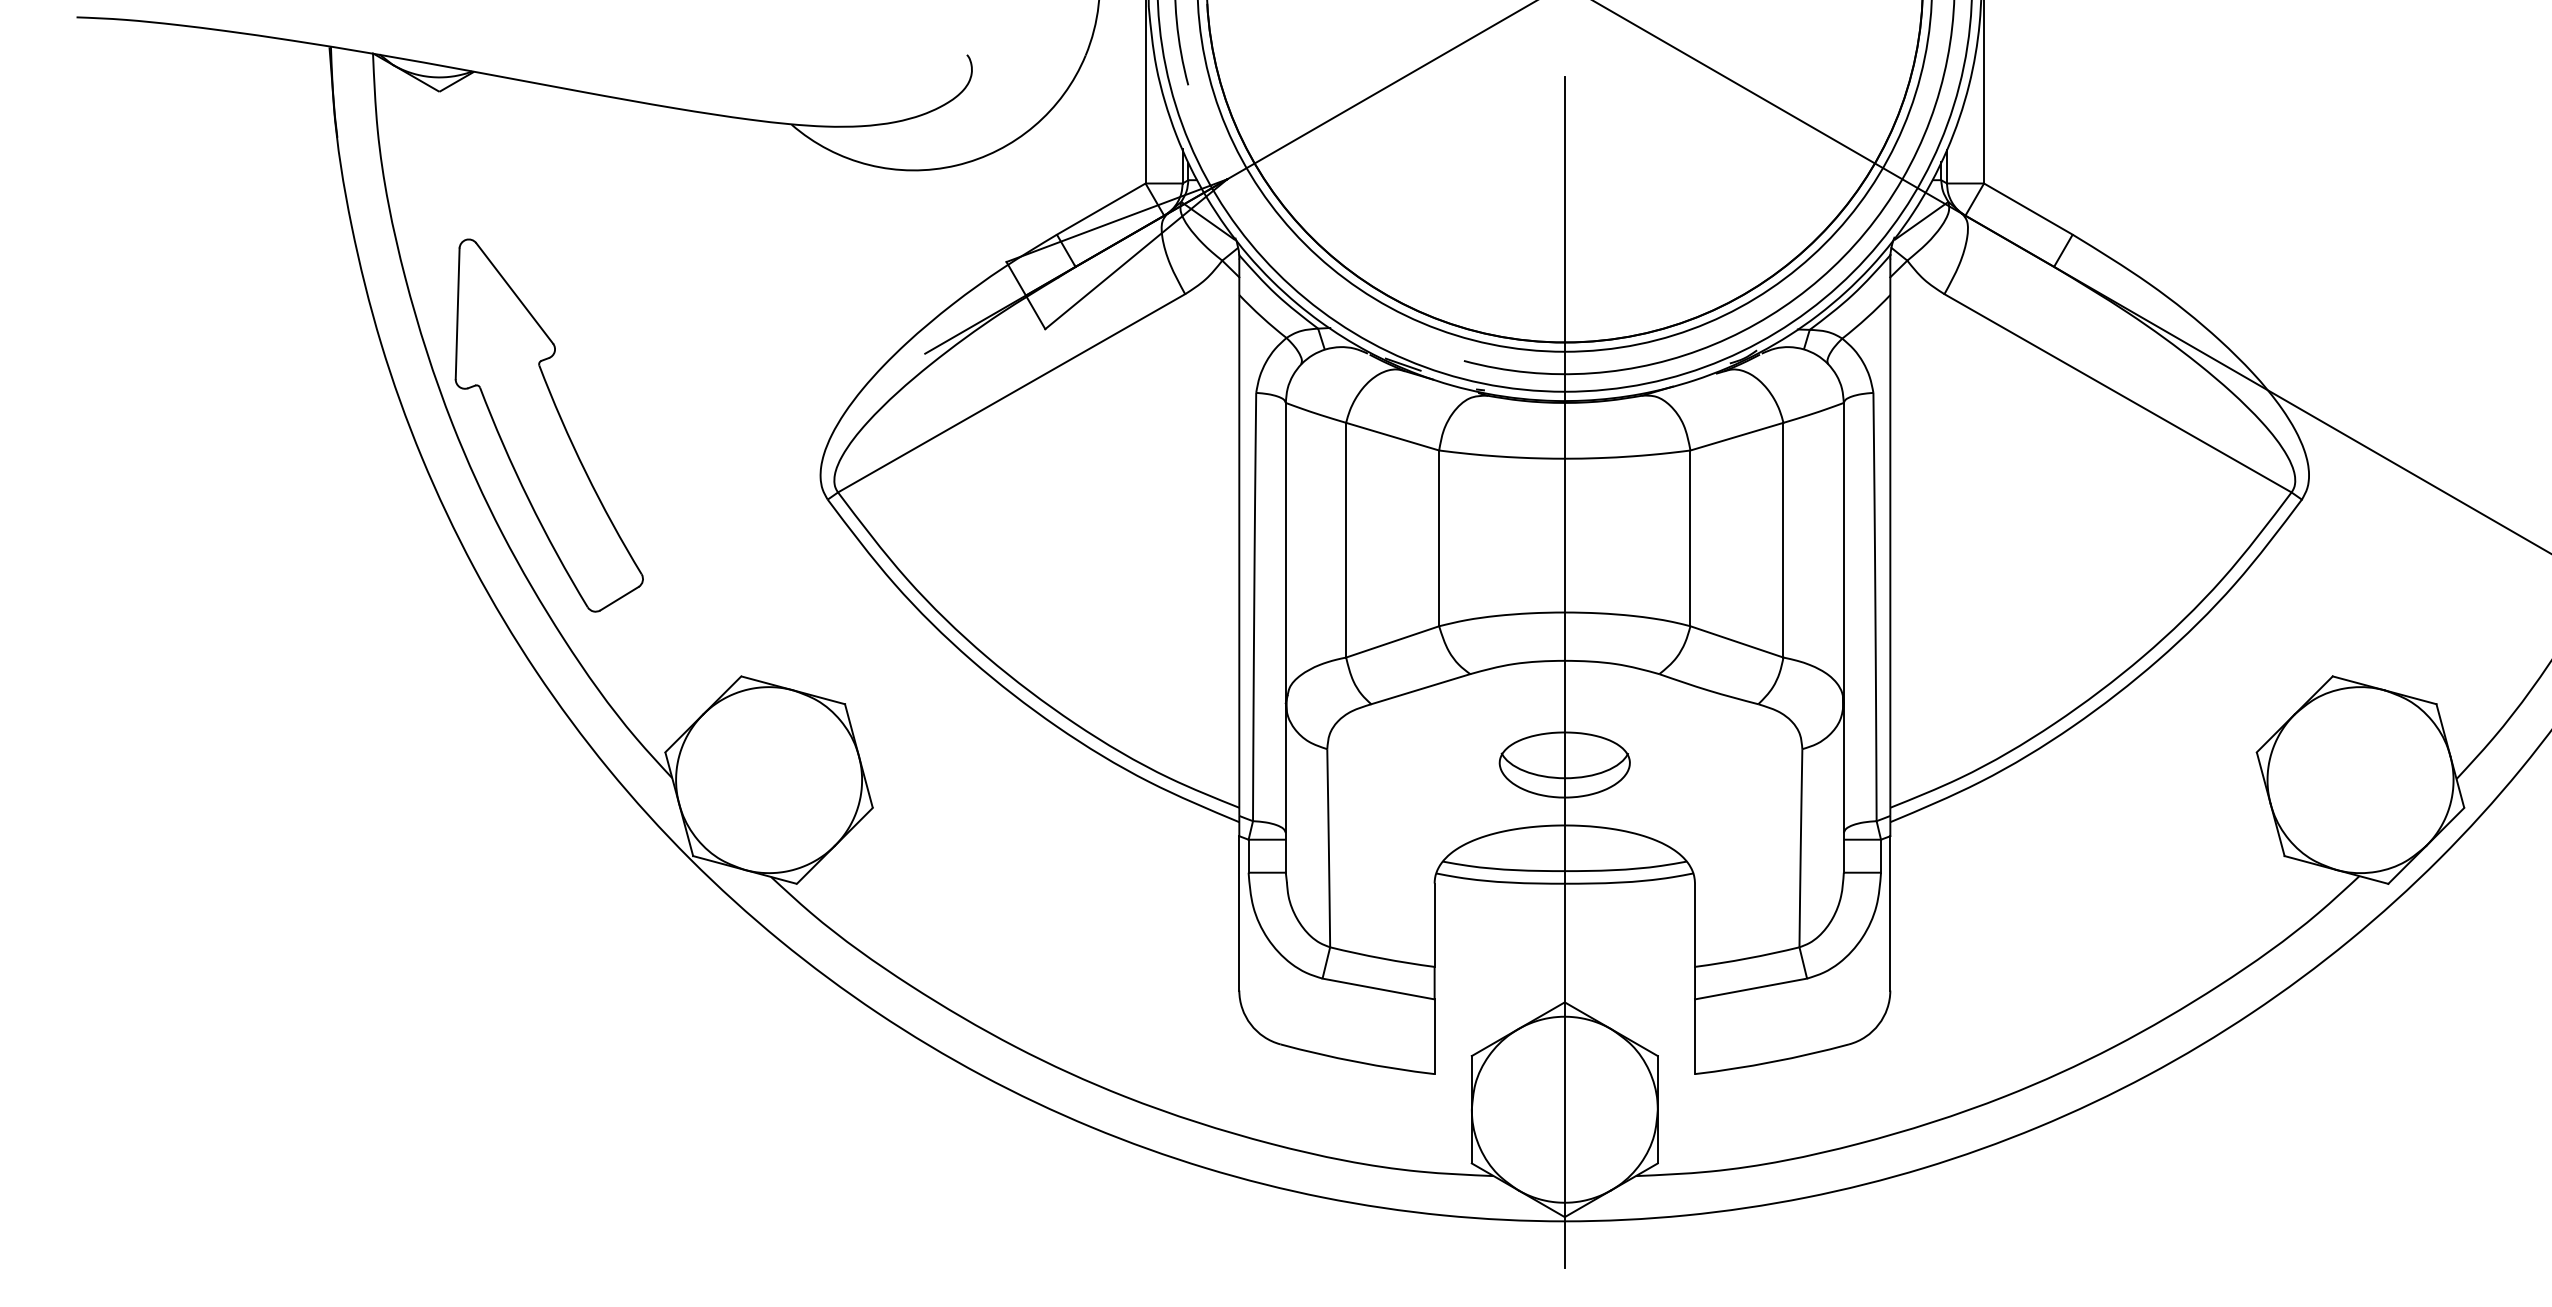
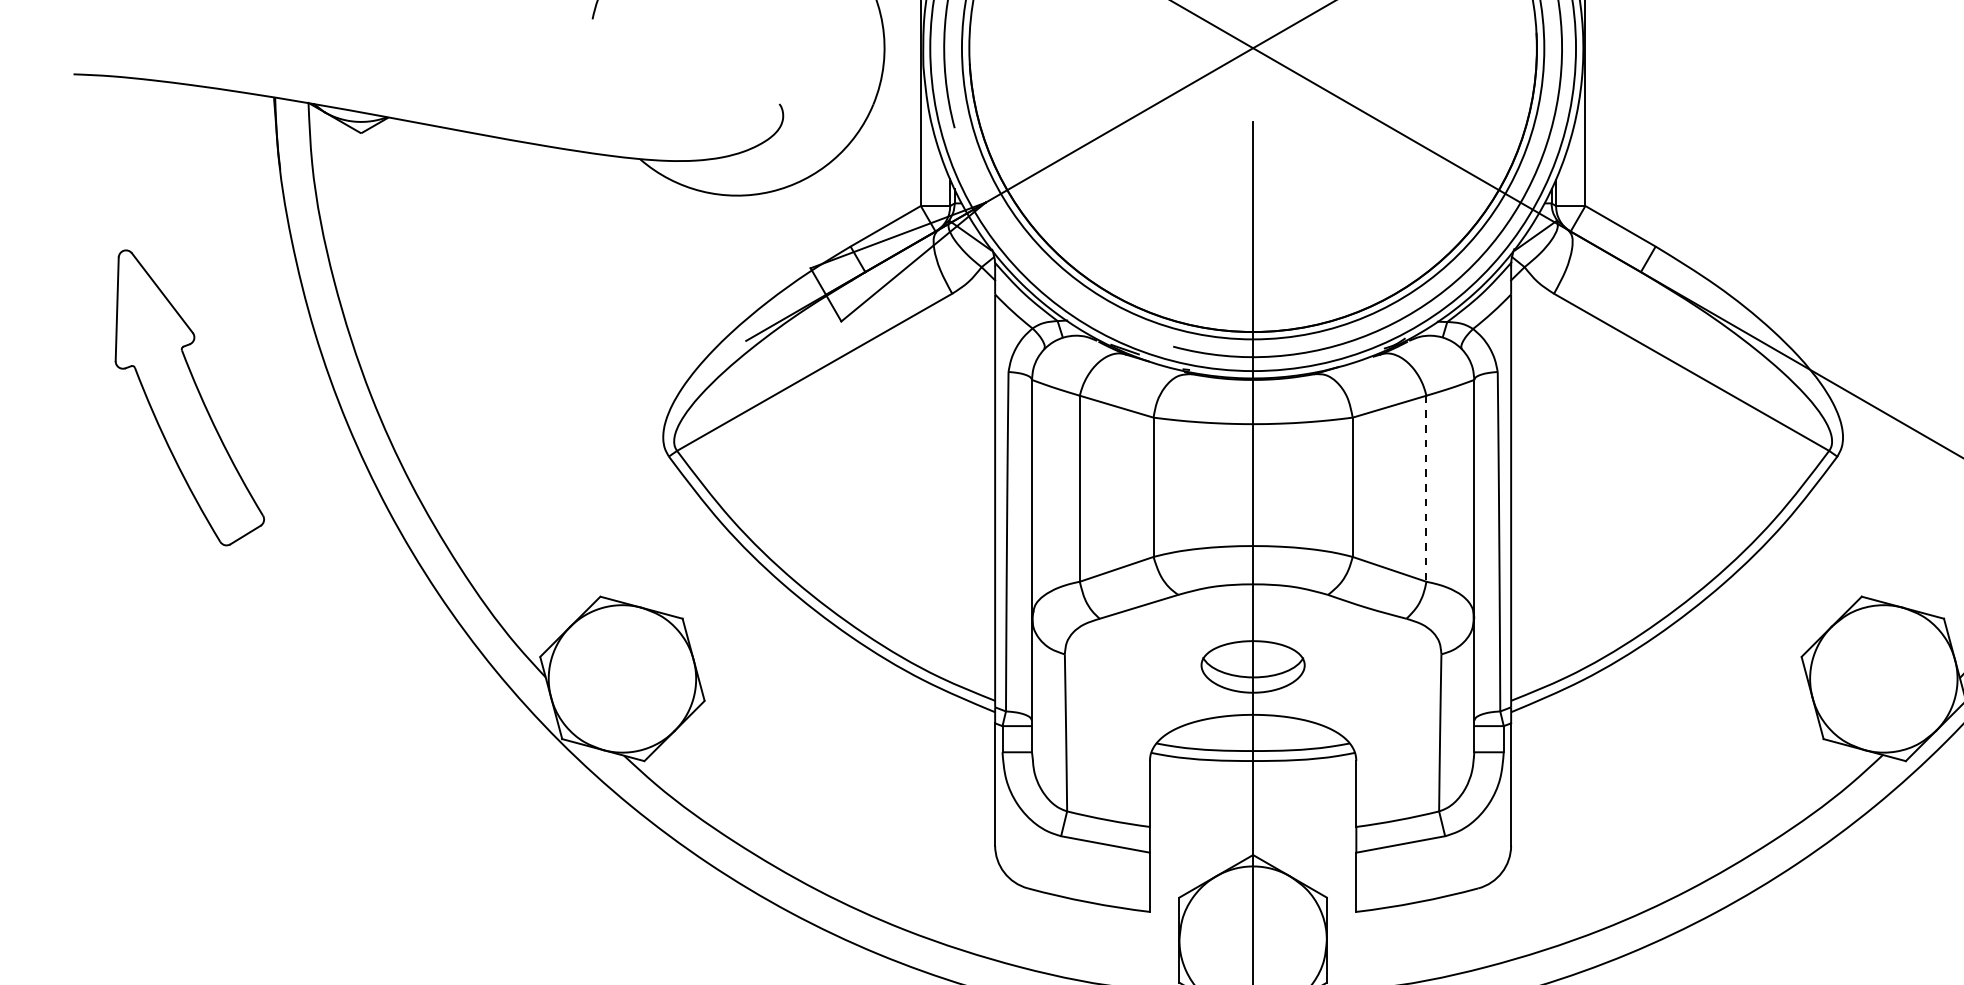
part: (548, 425) -> (189, 397), moved
line: (1783, 540) -> (1426, 488), solid -> dashed

